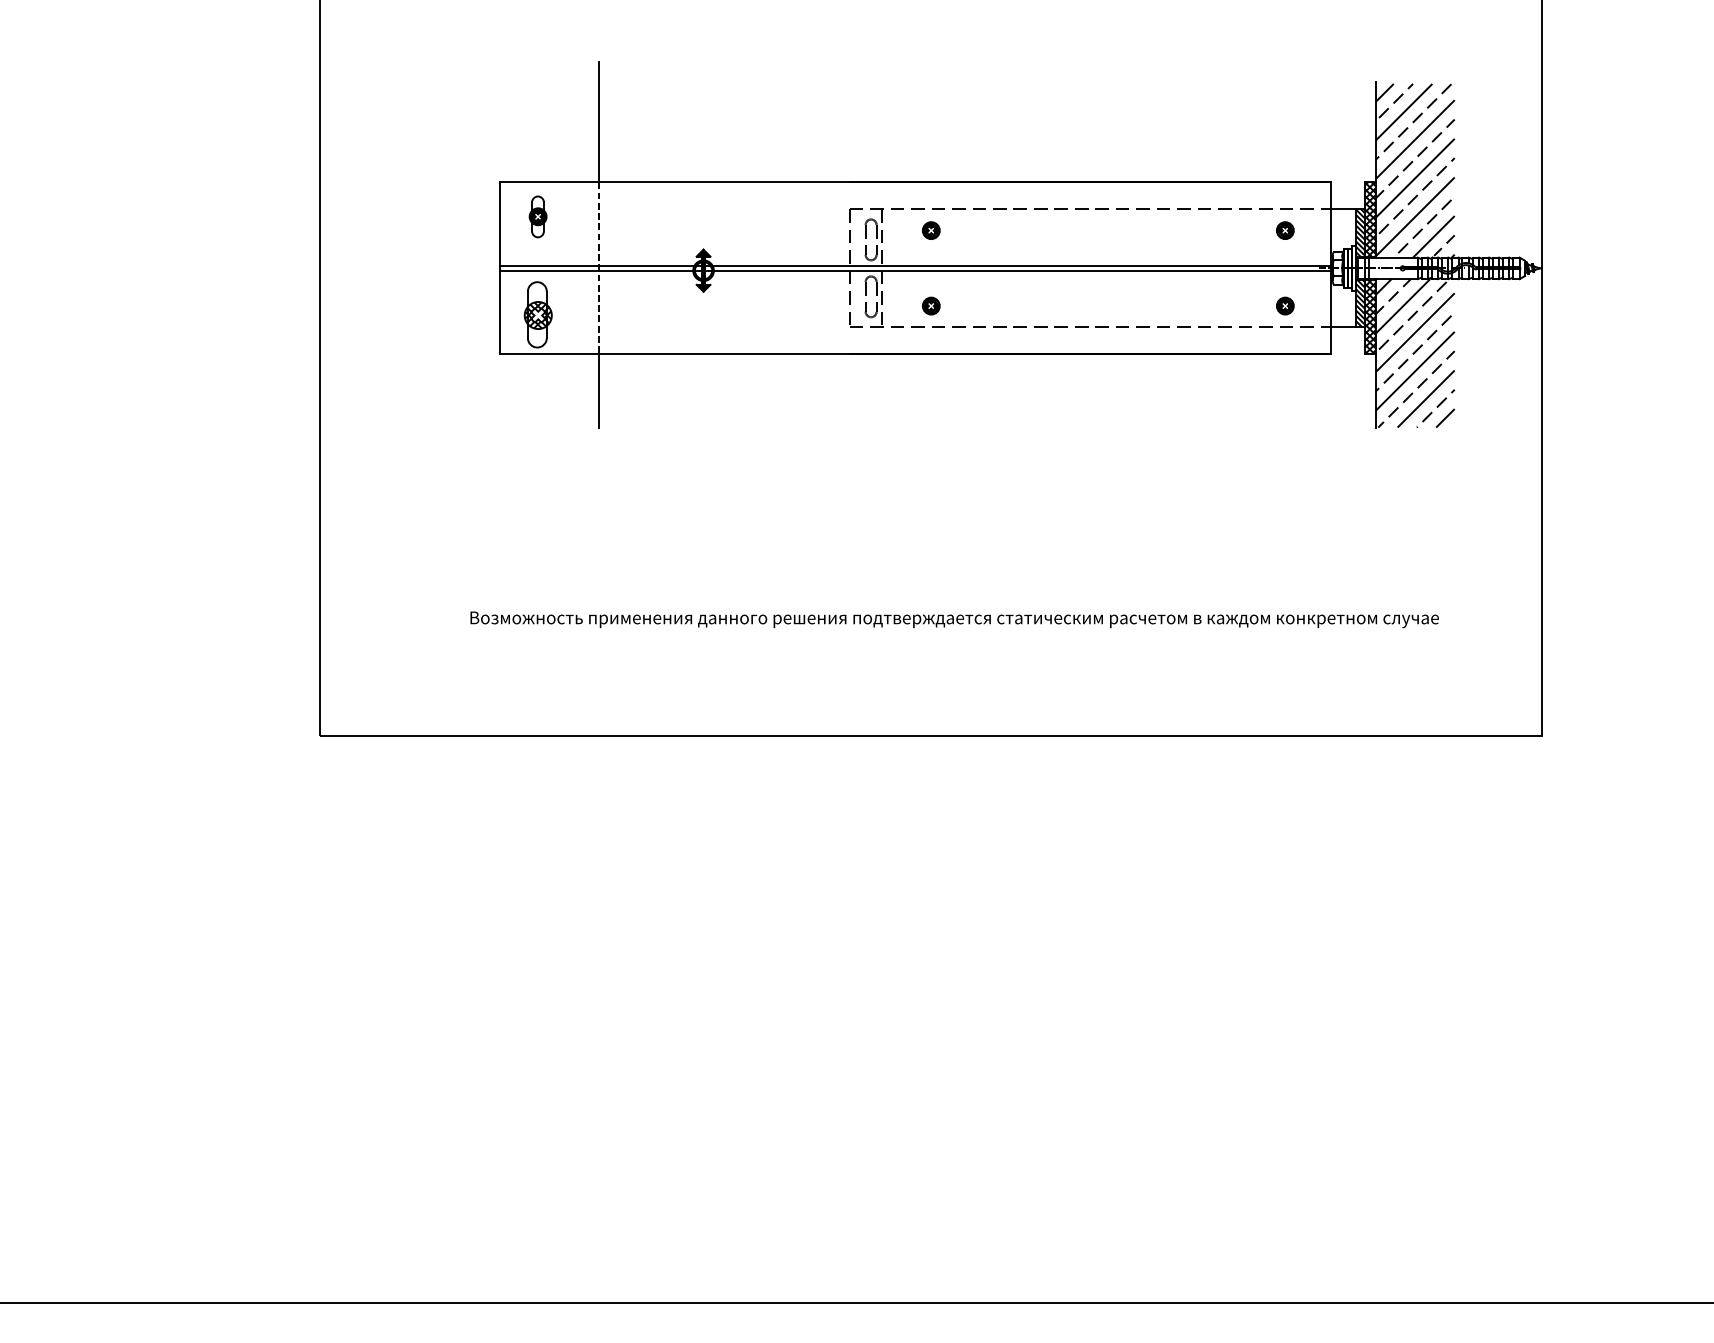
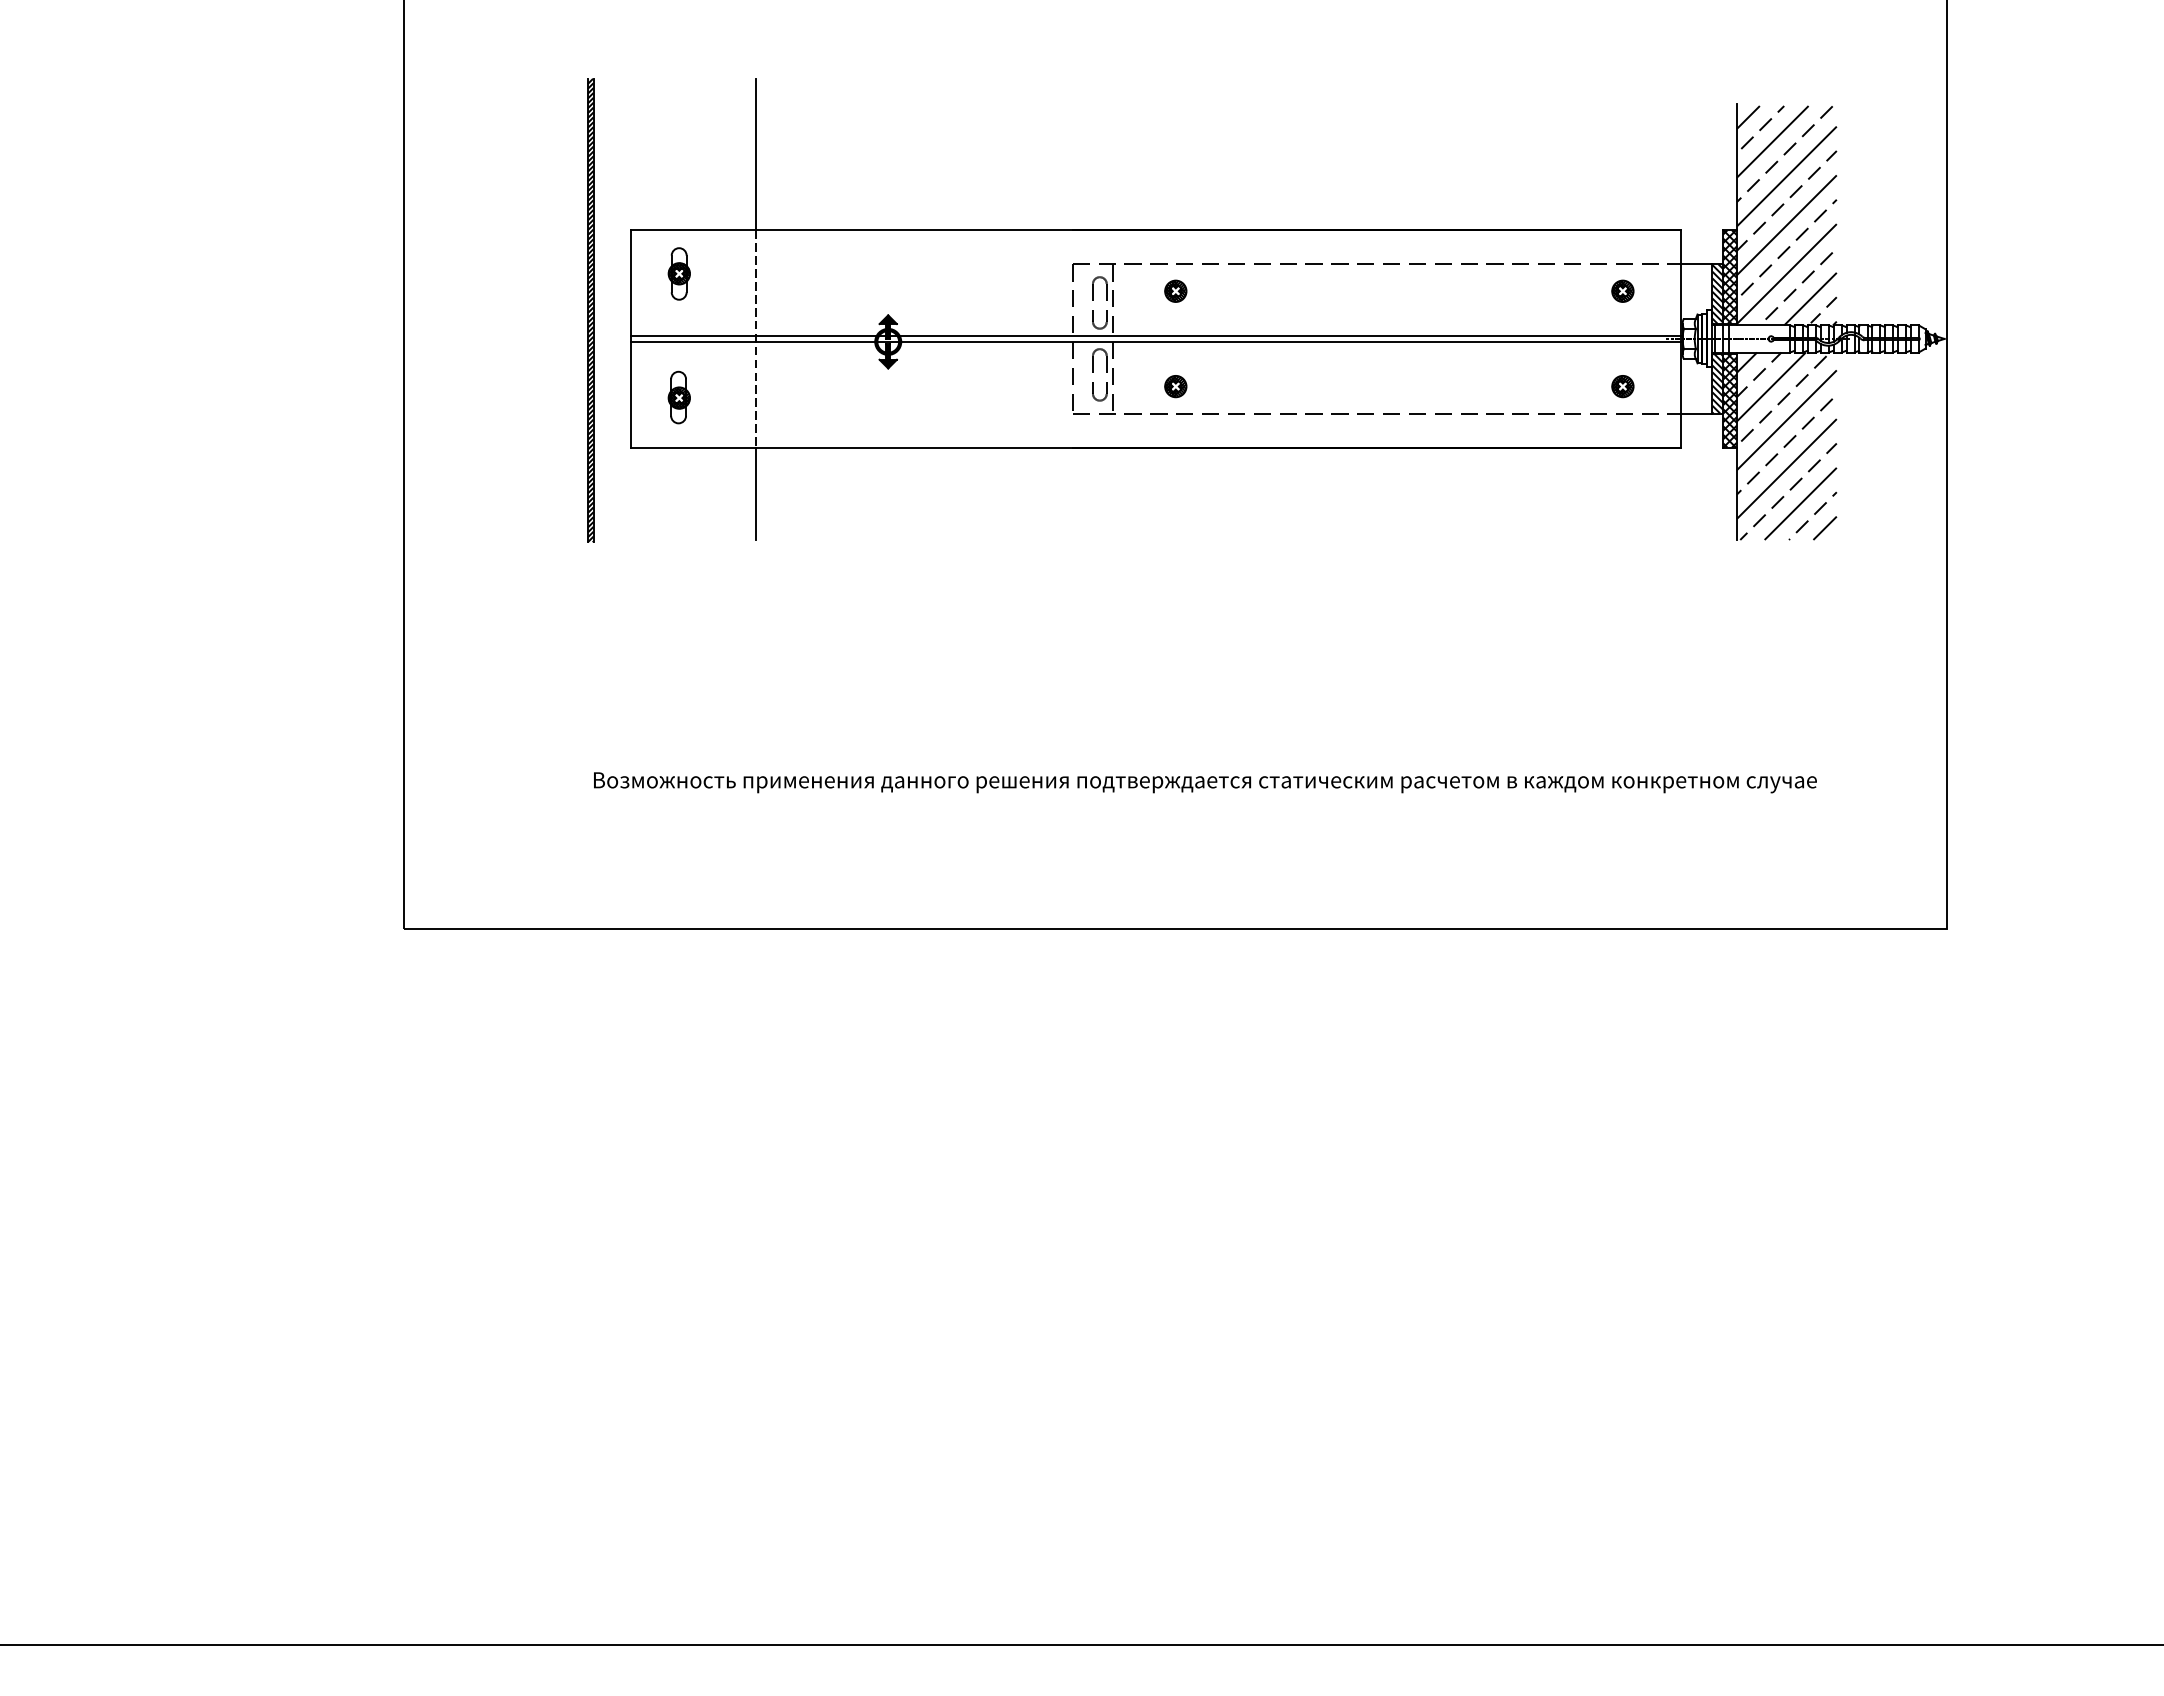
part: (467, 245) -> (590, 310), added
part: (537, 314) -> (678, 397), size x0.62

